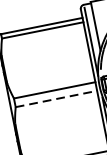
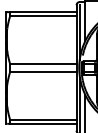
line: (56, 98) -> (43, 71), dashed -> solid

